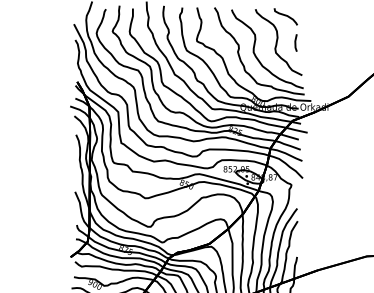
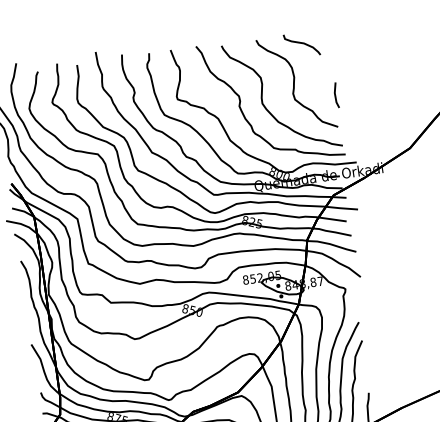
line: (295, 42) -> (335, 94), moved

